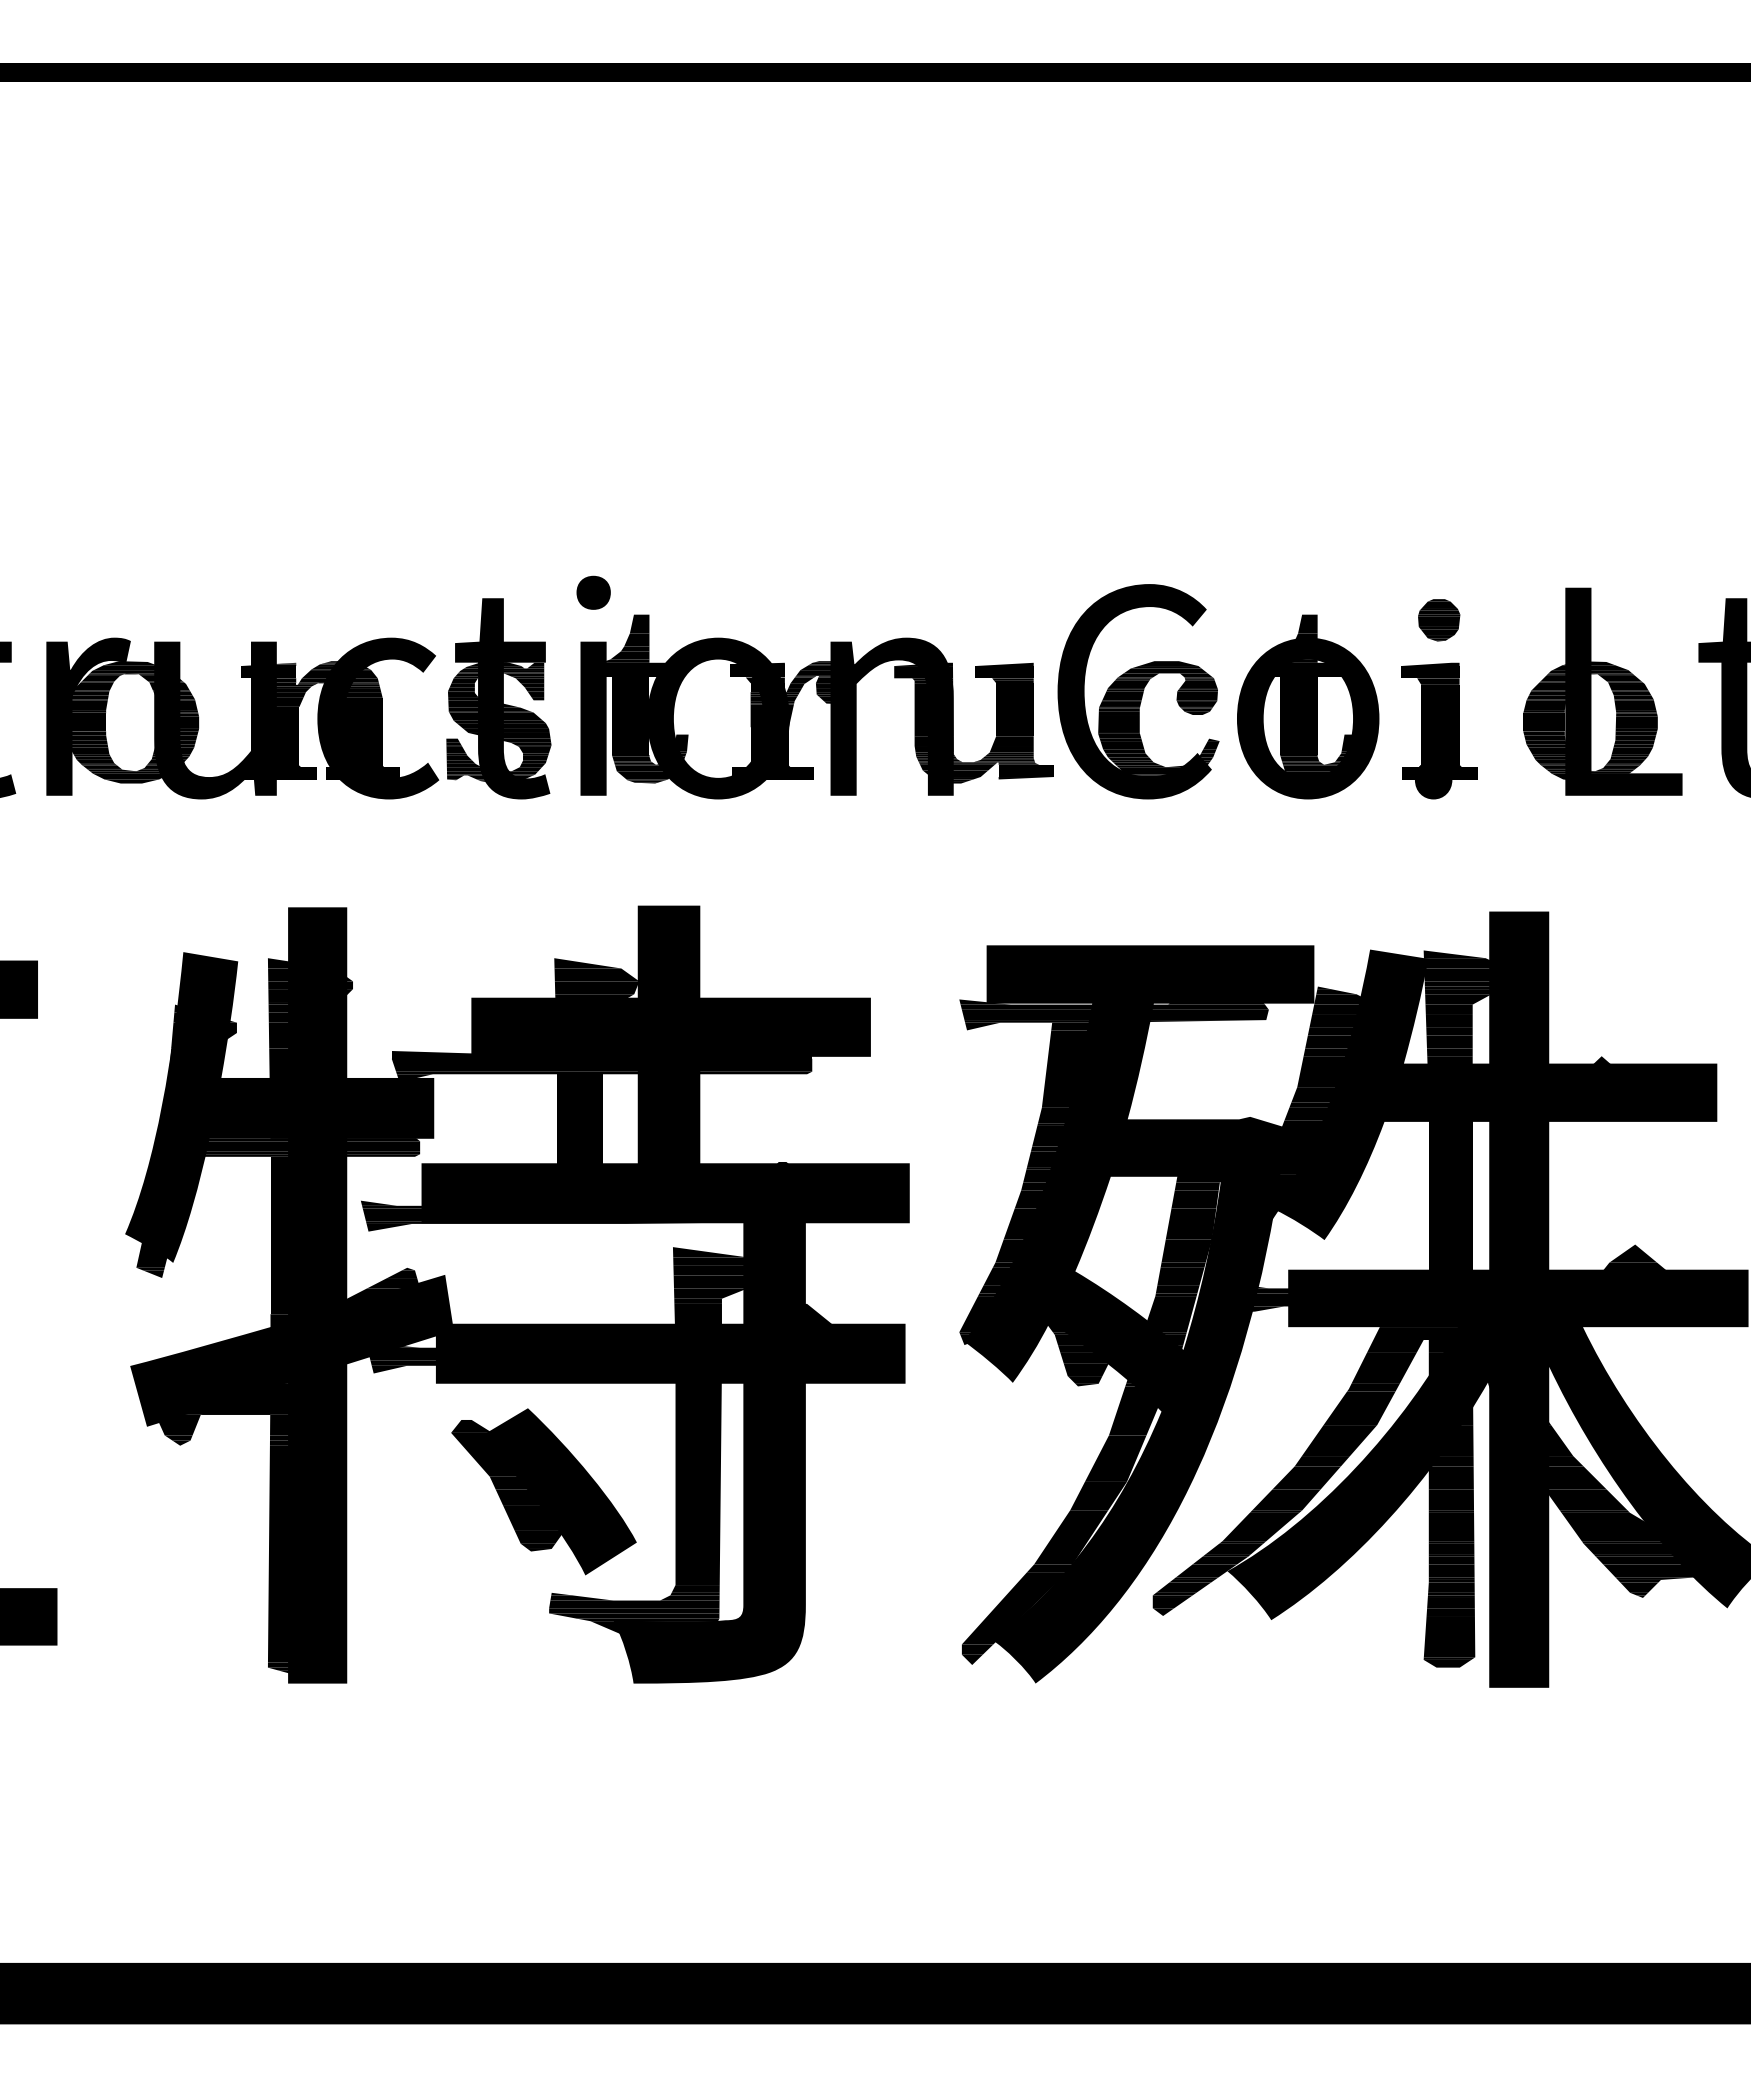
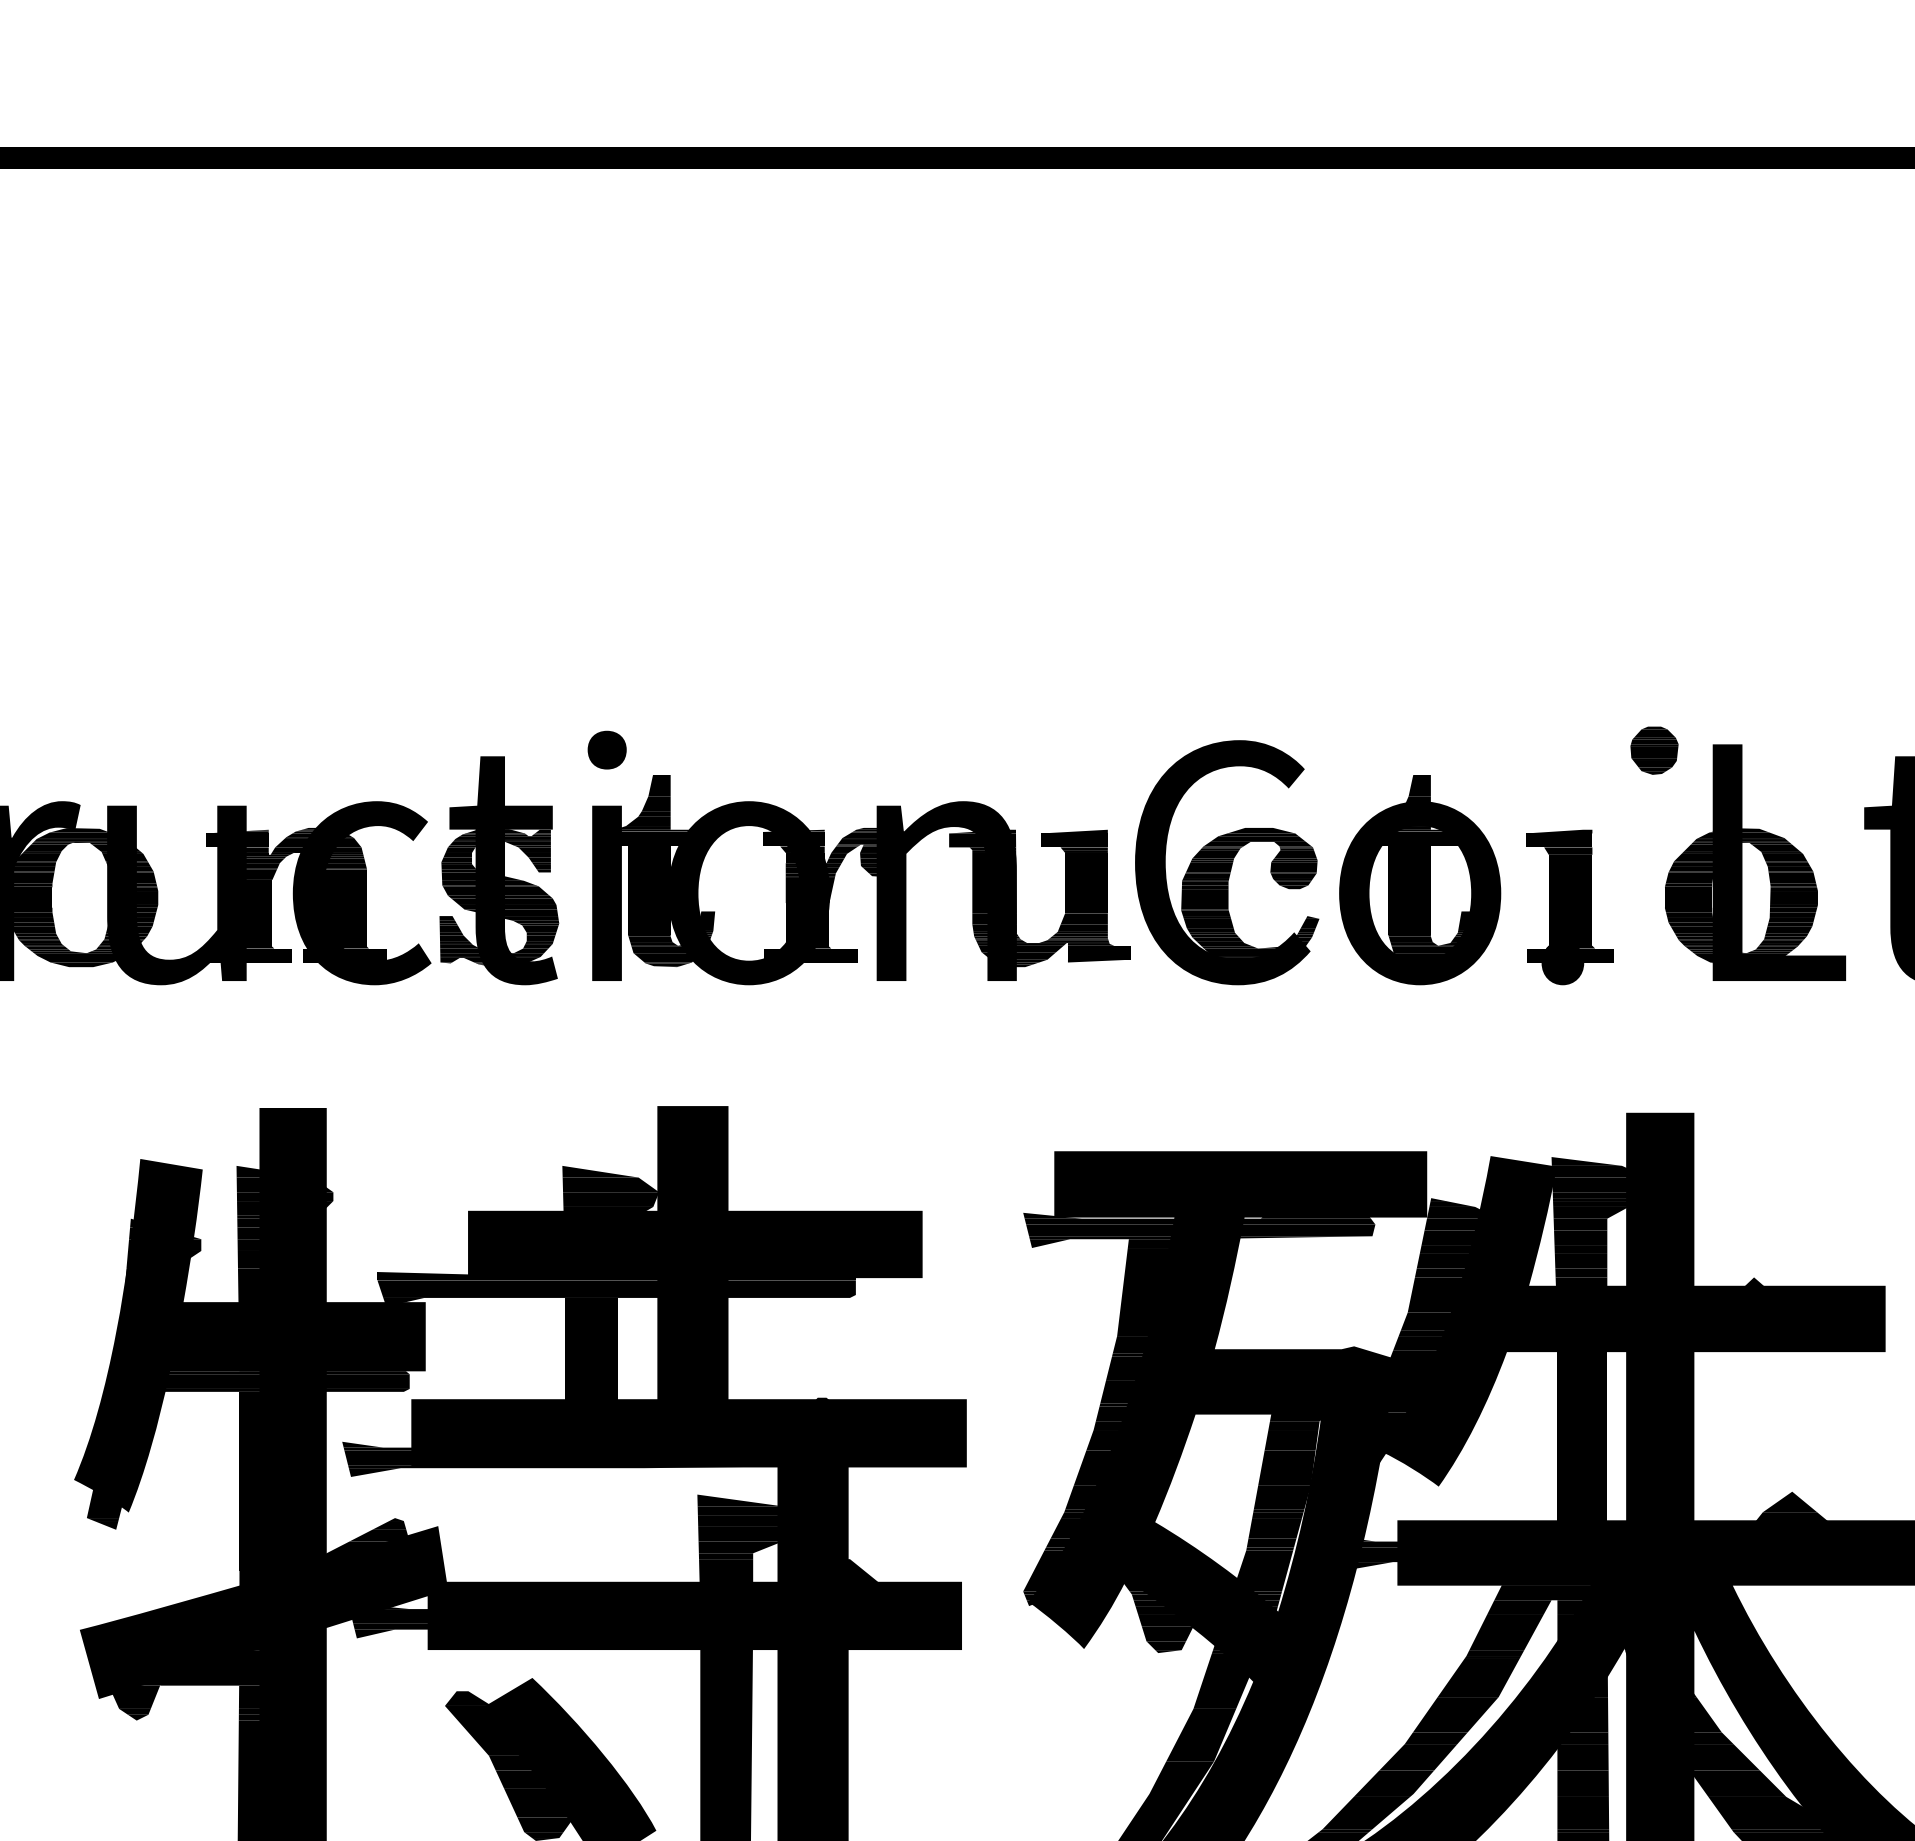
part: (1439, 620) -> (1654, 750), moved

